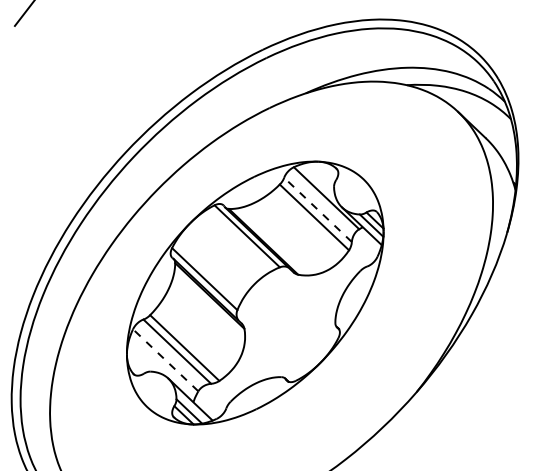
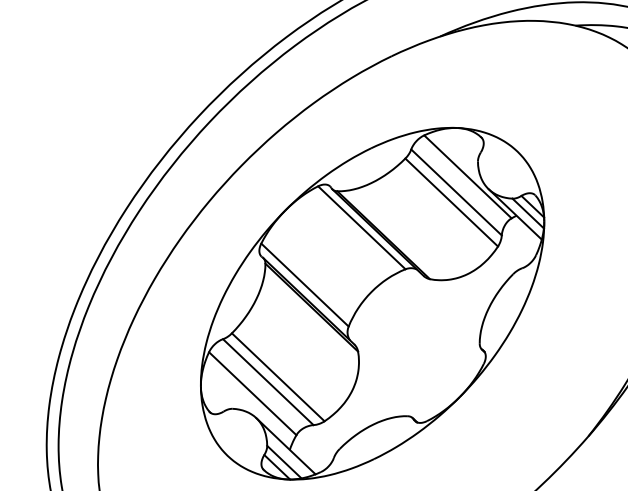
line: (318, 209) -> (457, 191), dashed -> solid
line: (165, 359) -> (252, 392), dashed -> solid

